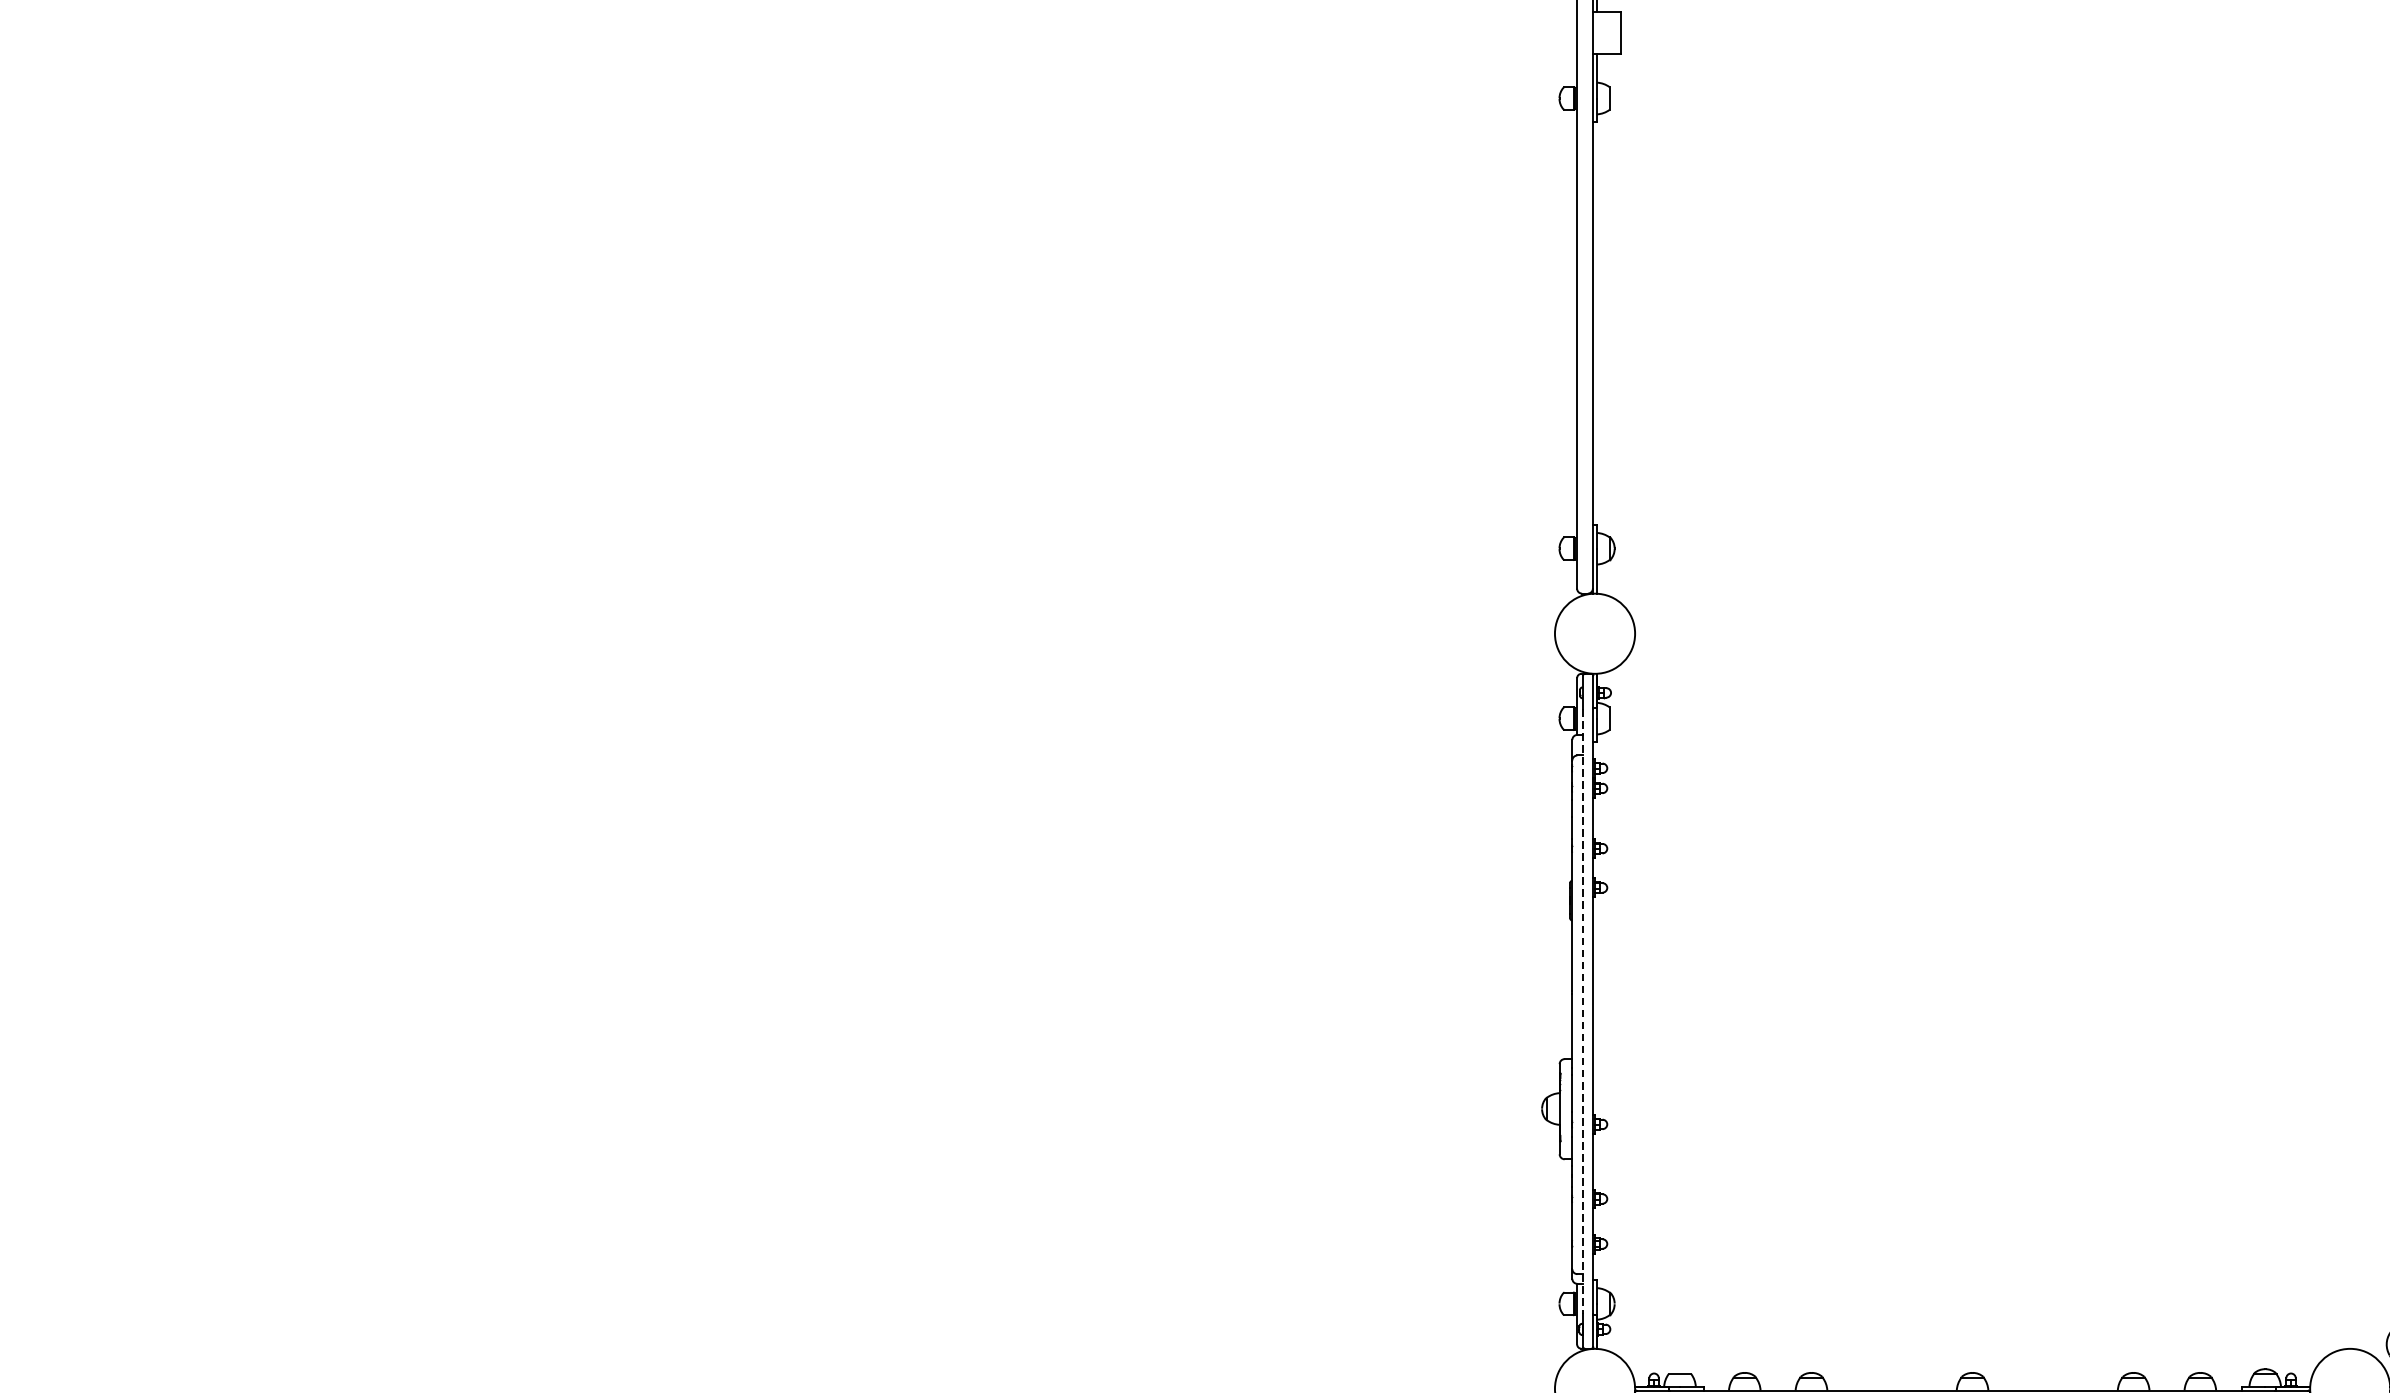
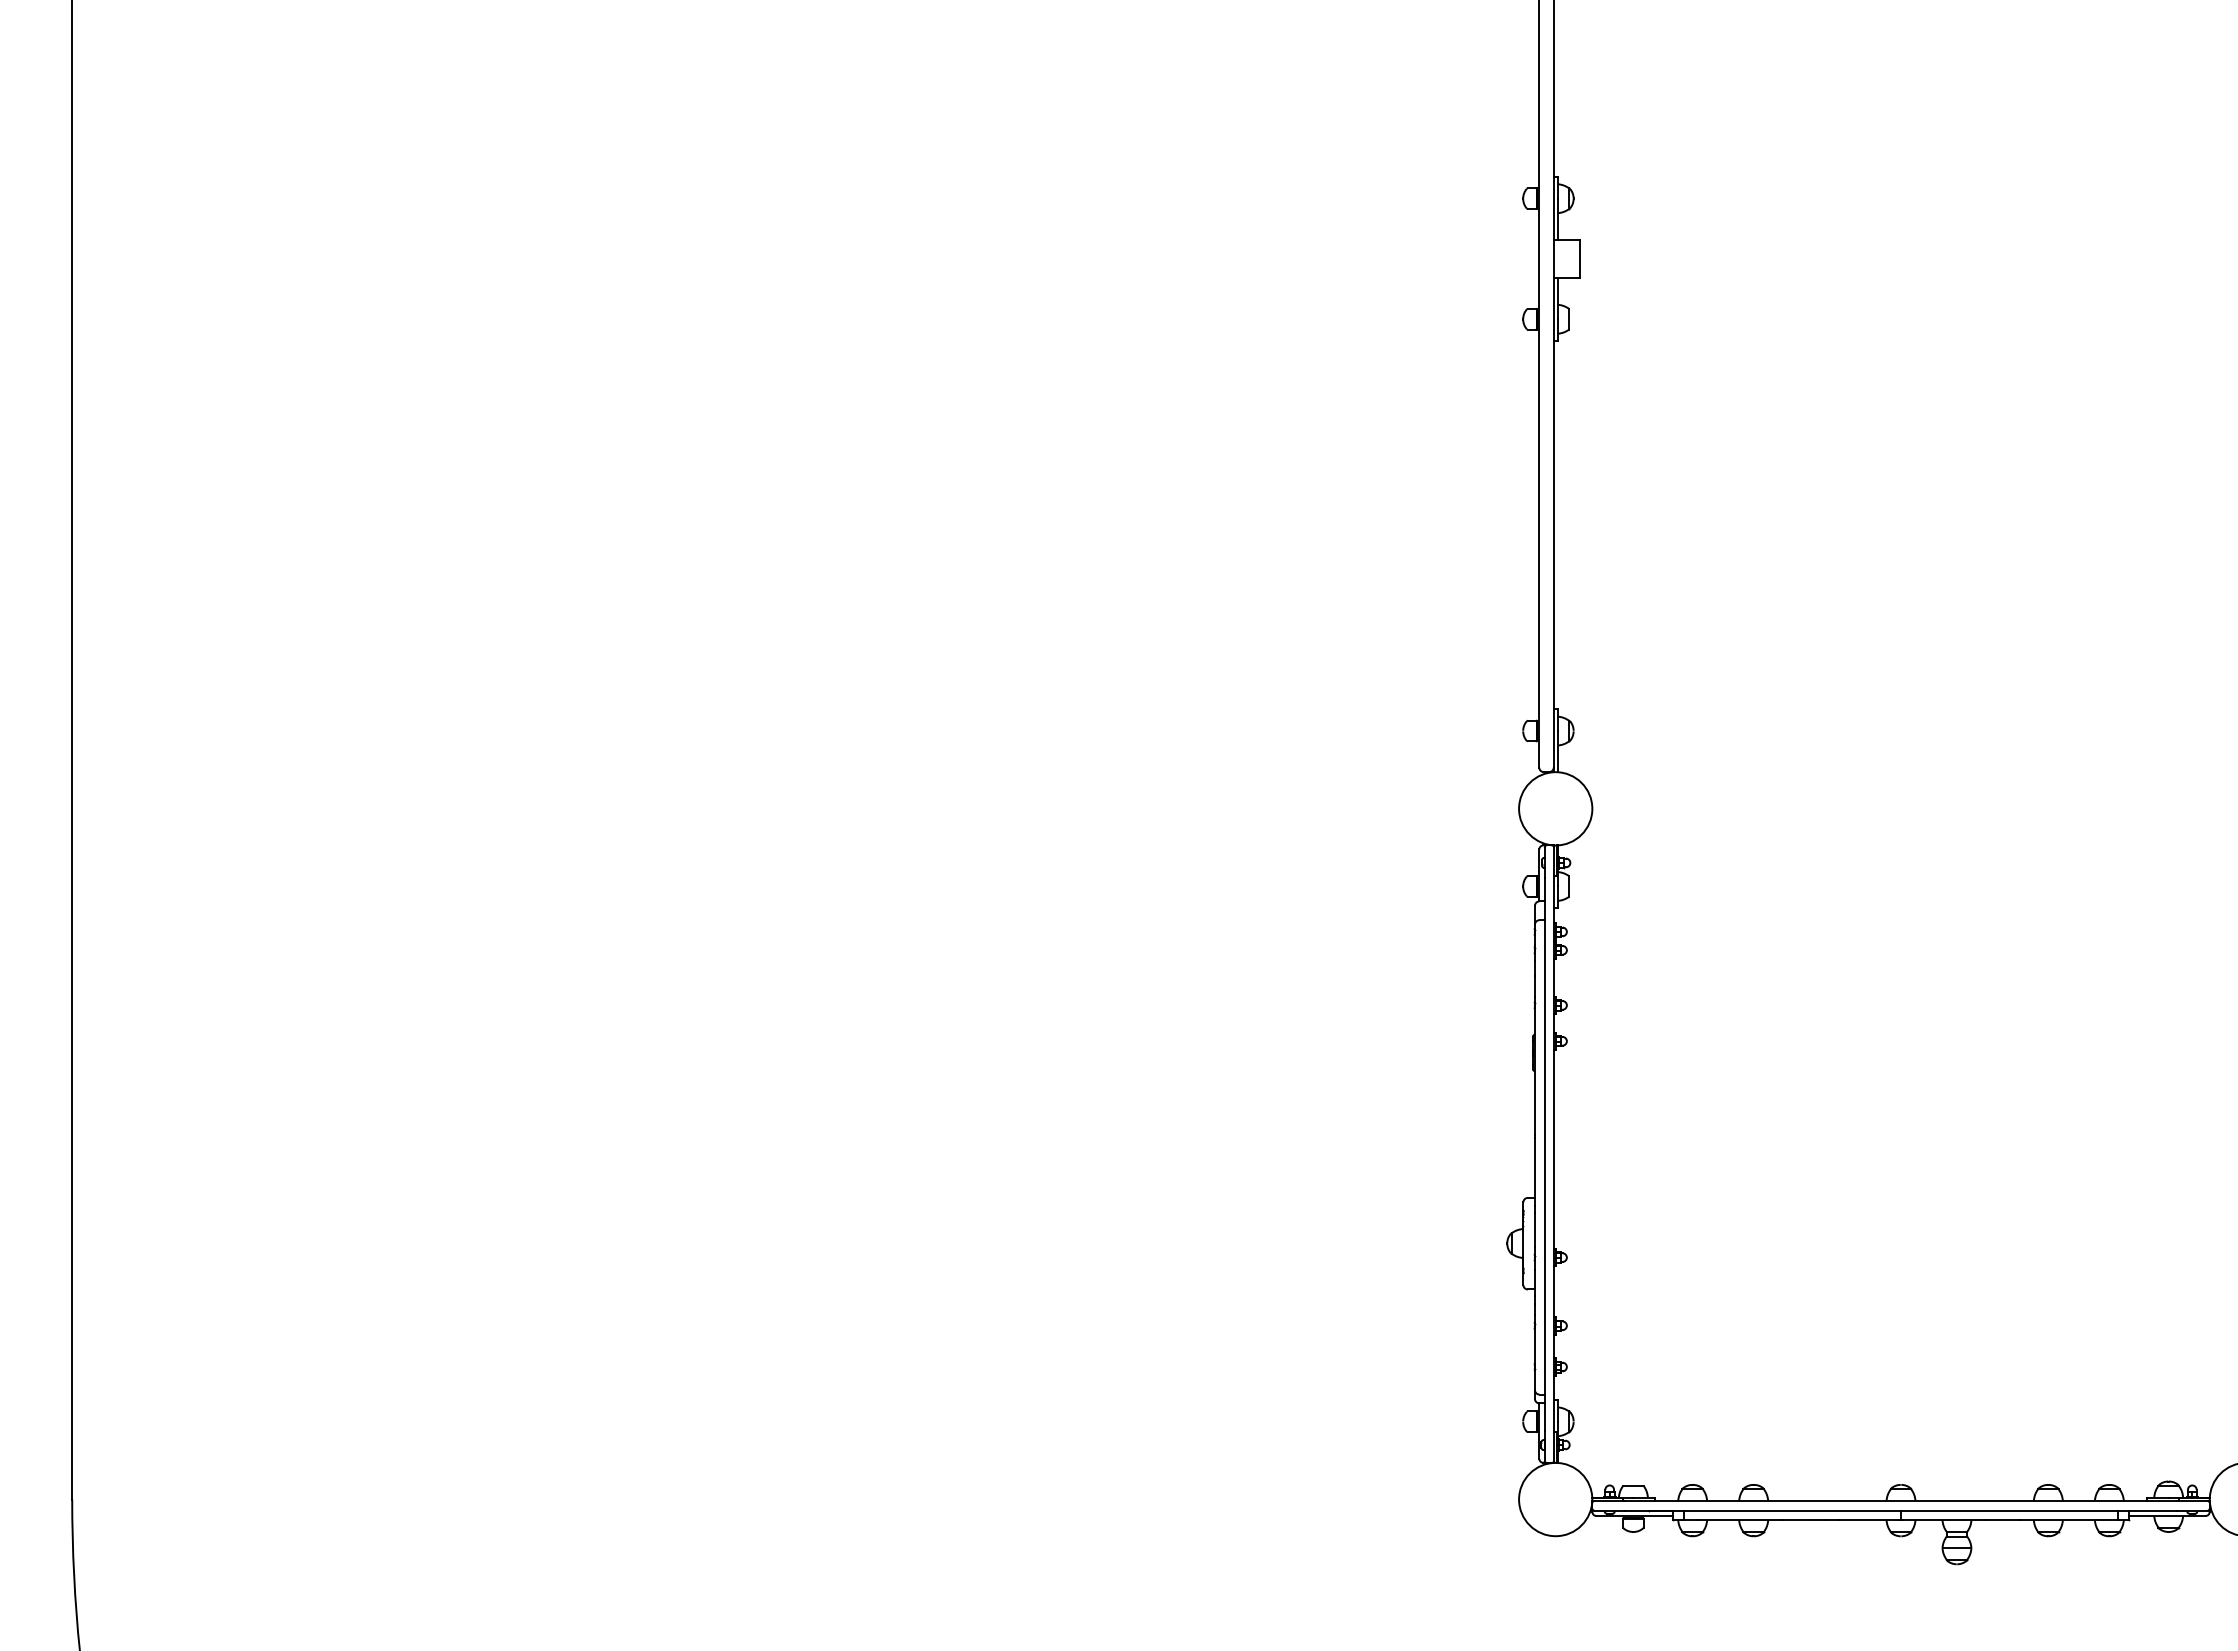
line: (1582, 1011) -> (1544, 1154), dashed -> solid

